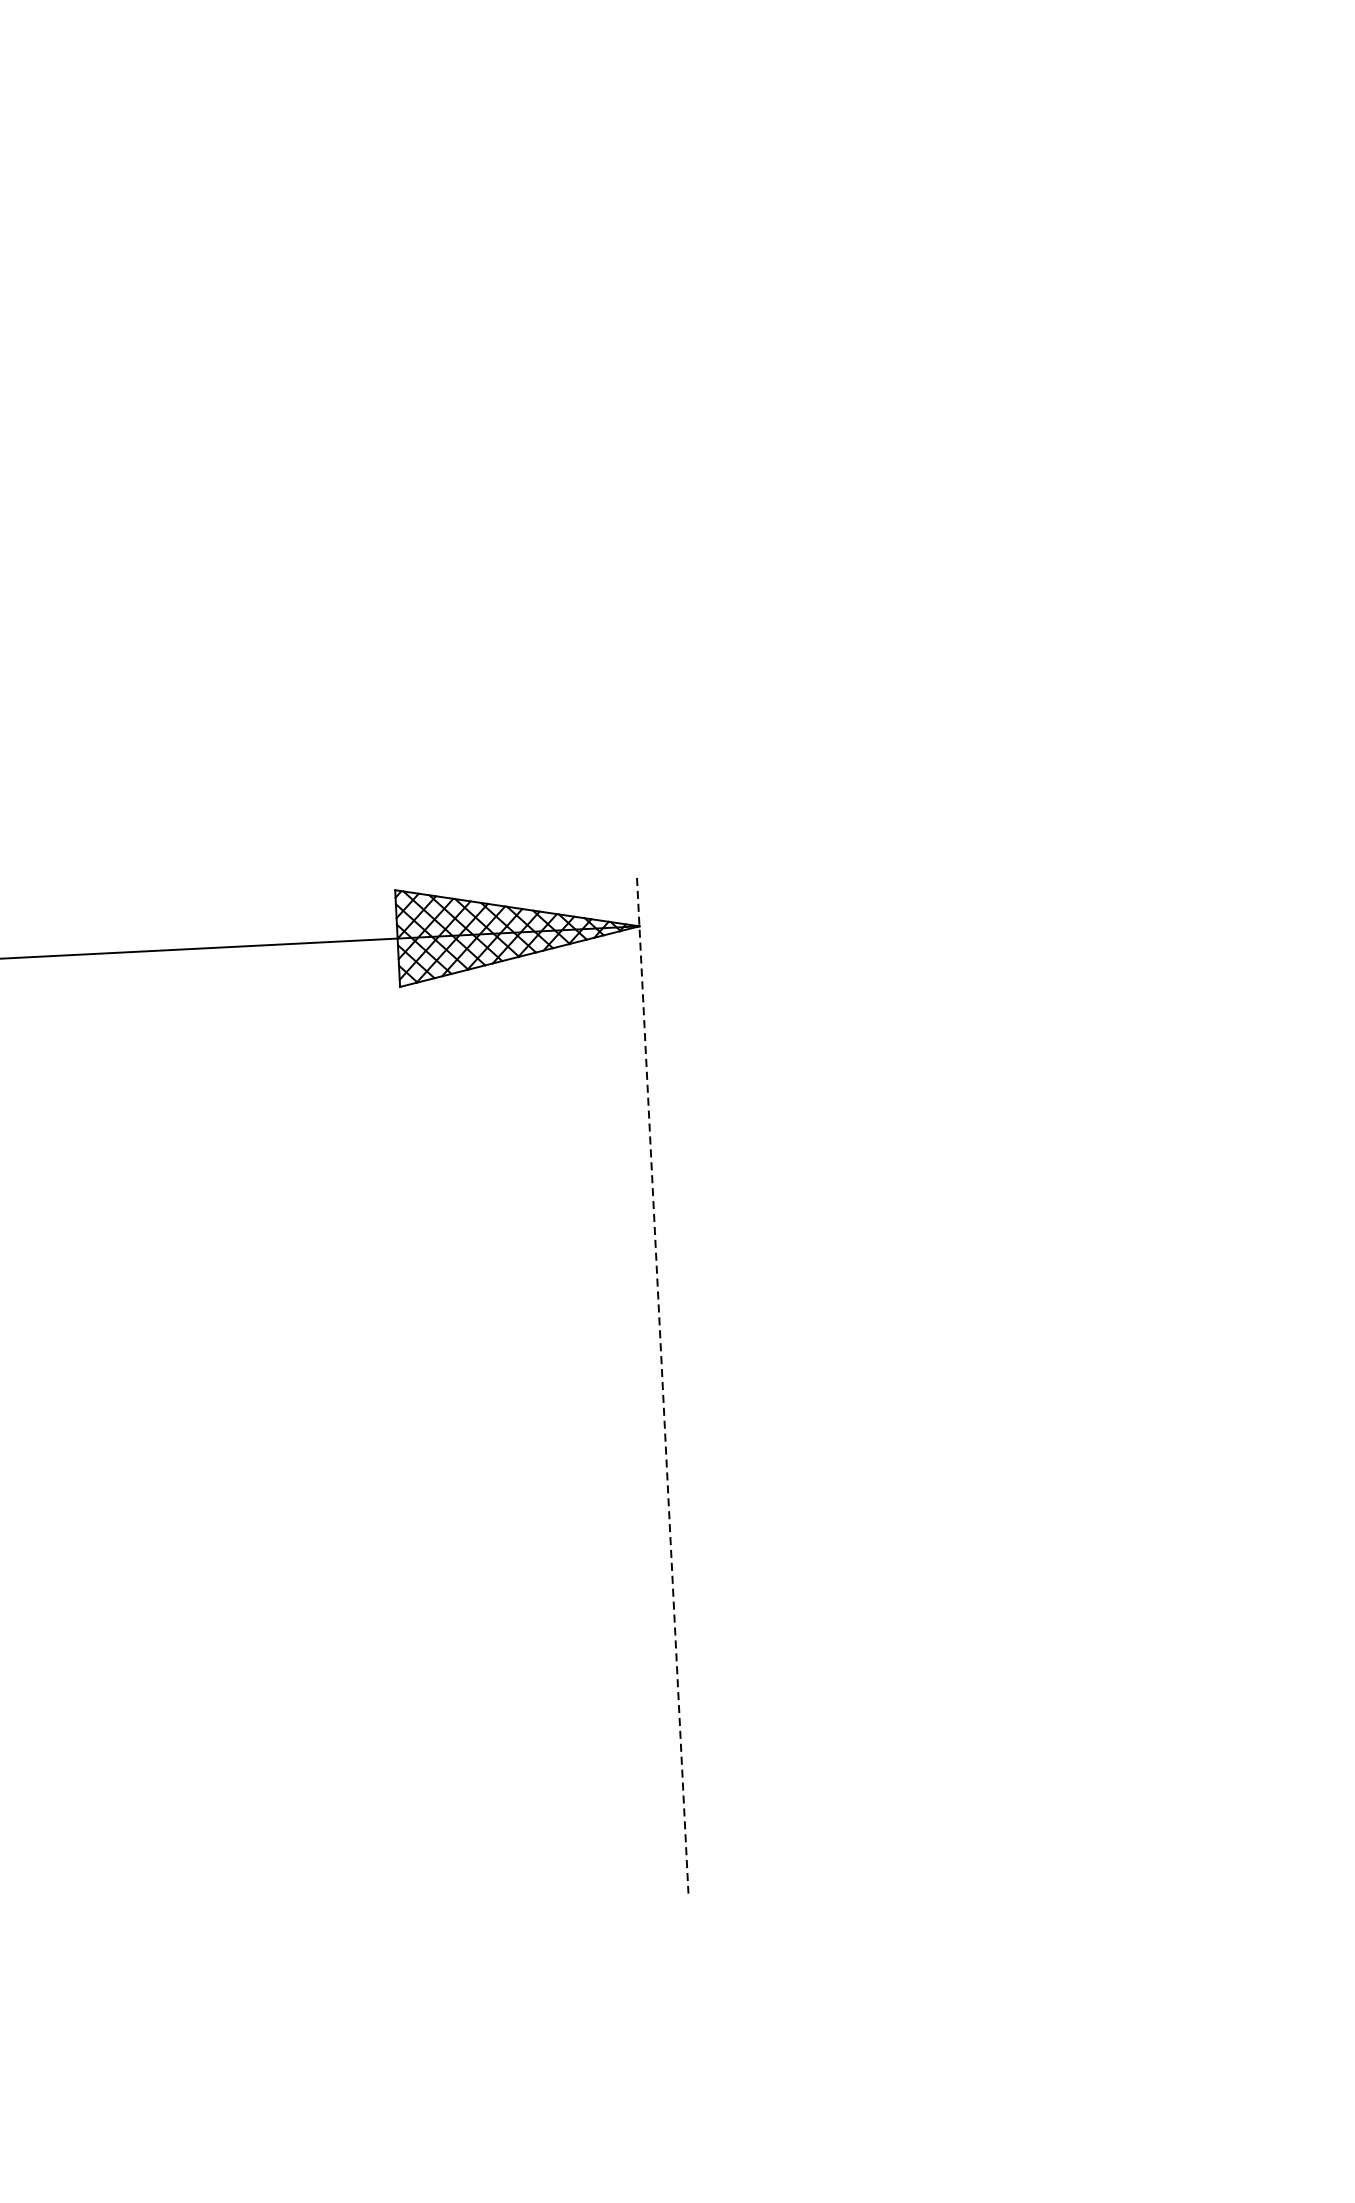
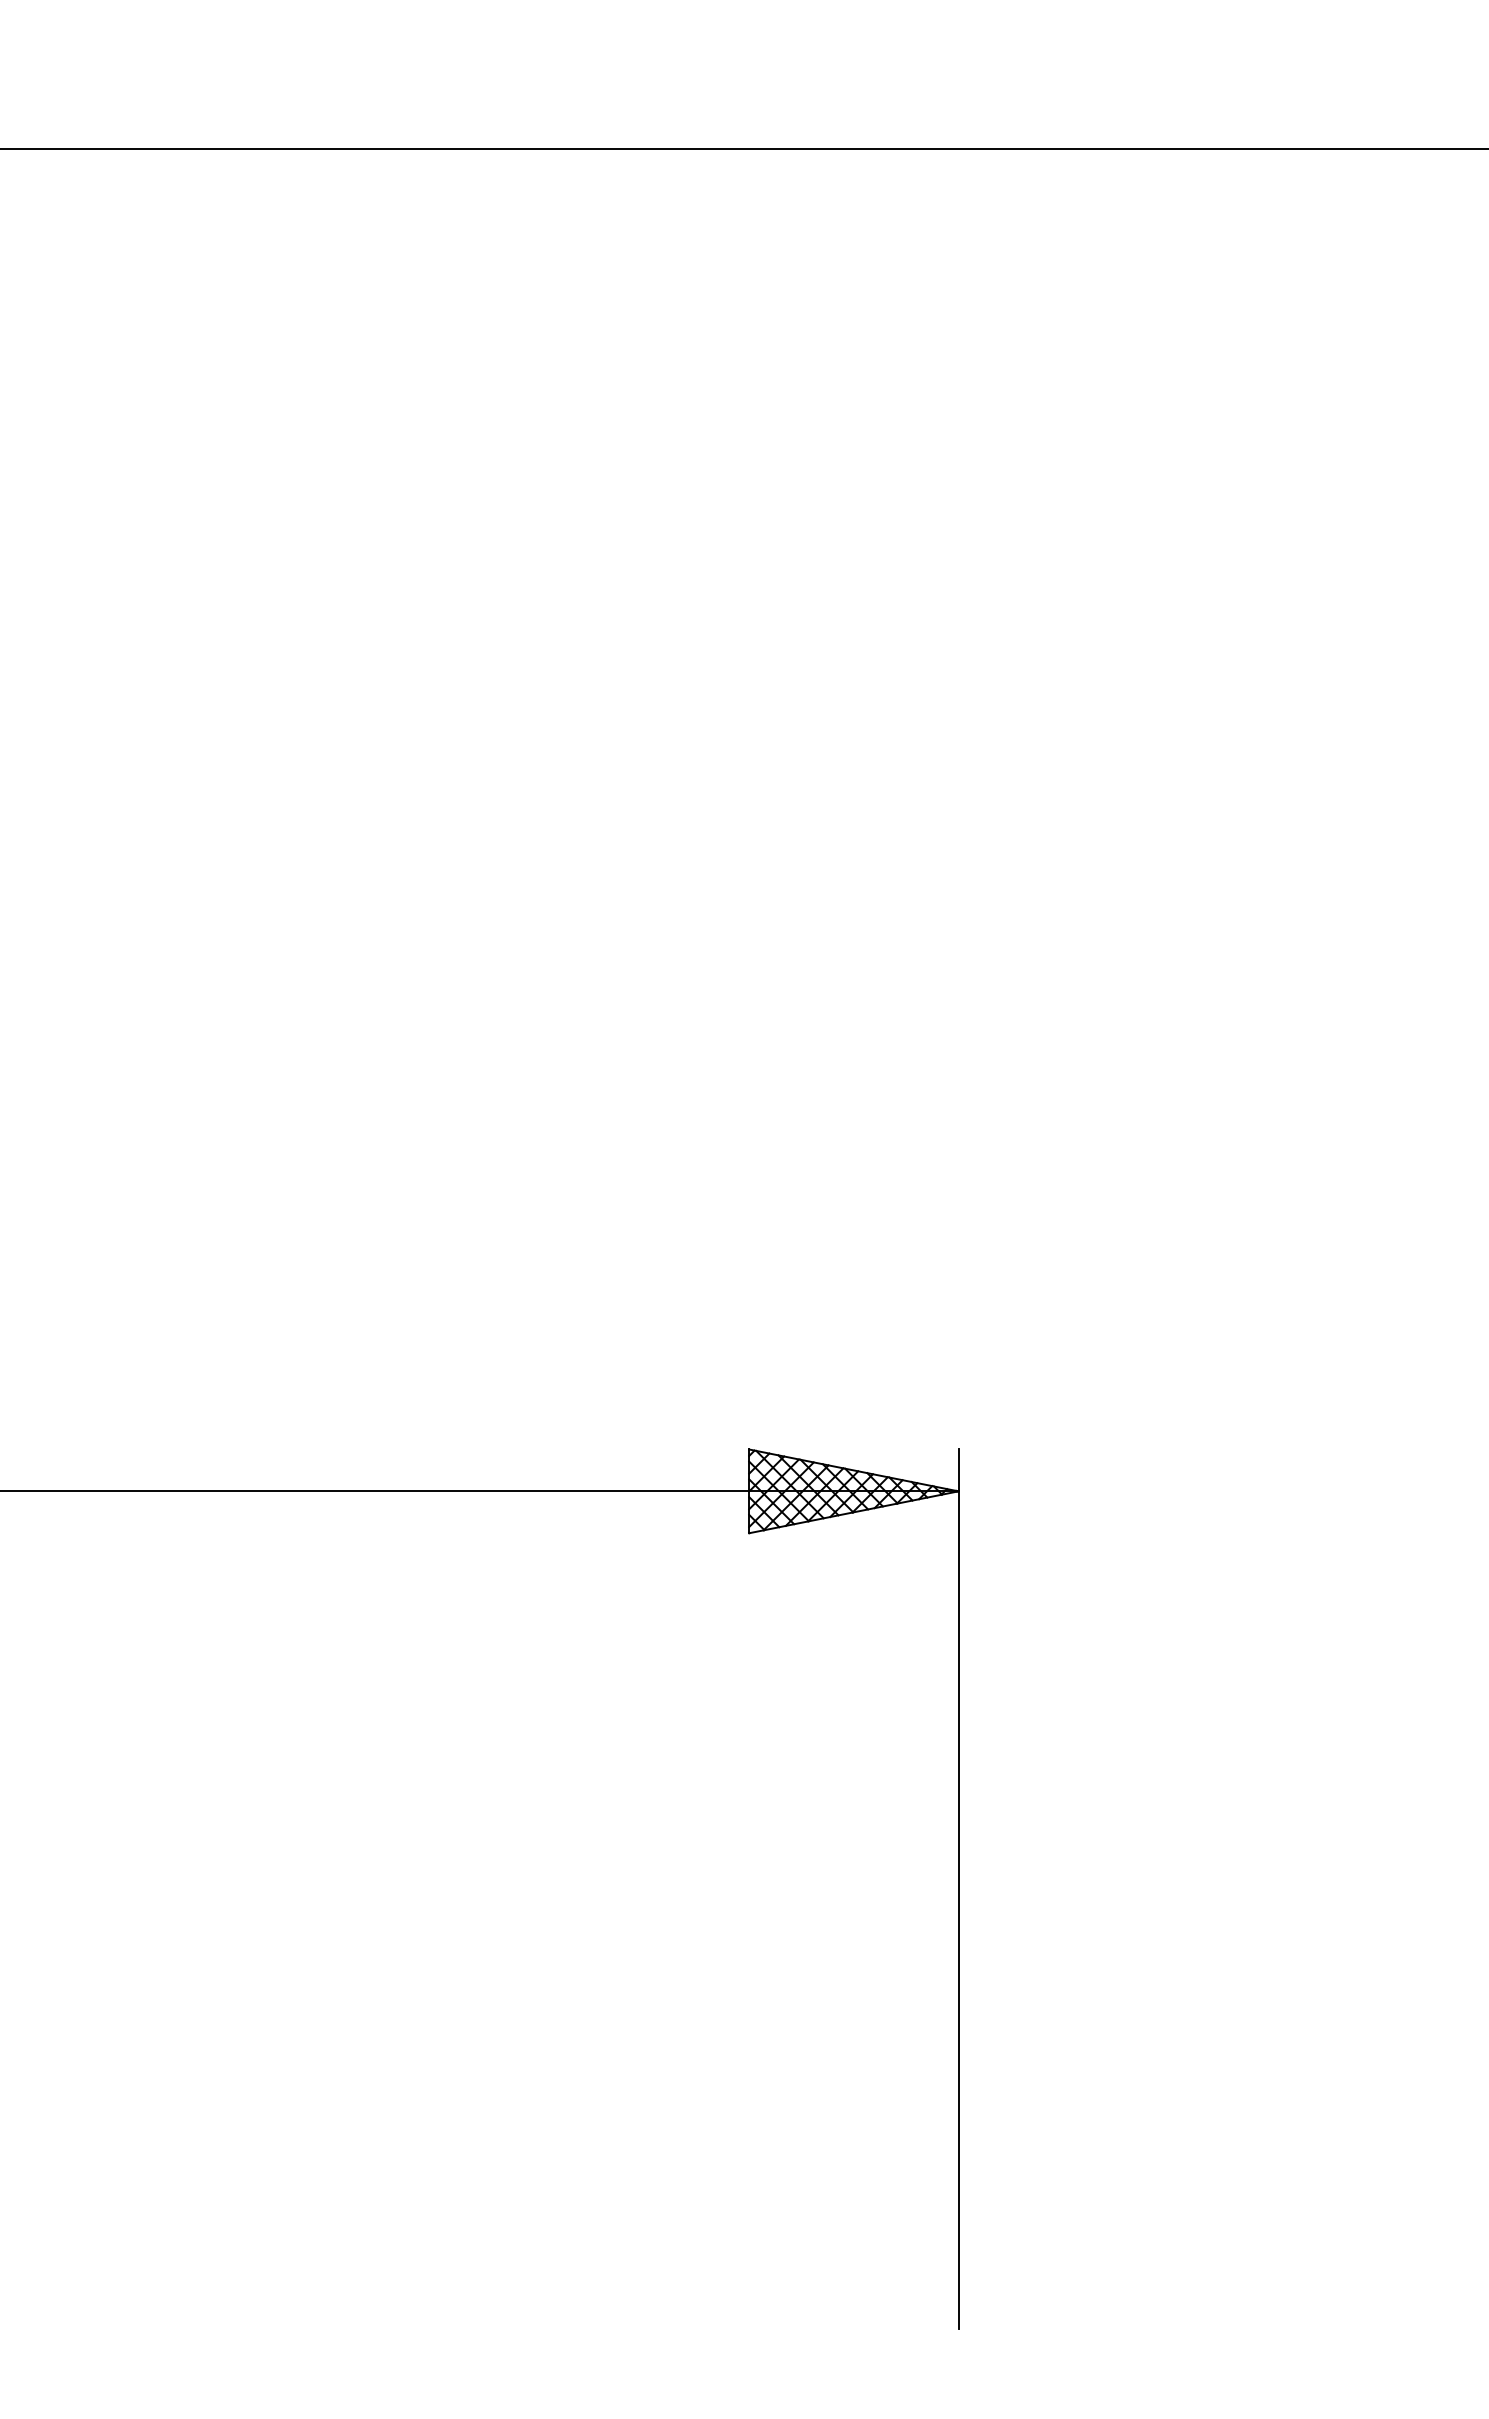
line: (662, 1386) -> (958, 1889), dashed -> solid

